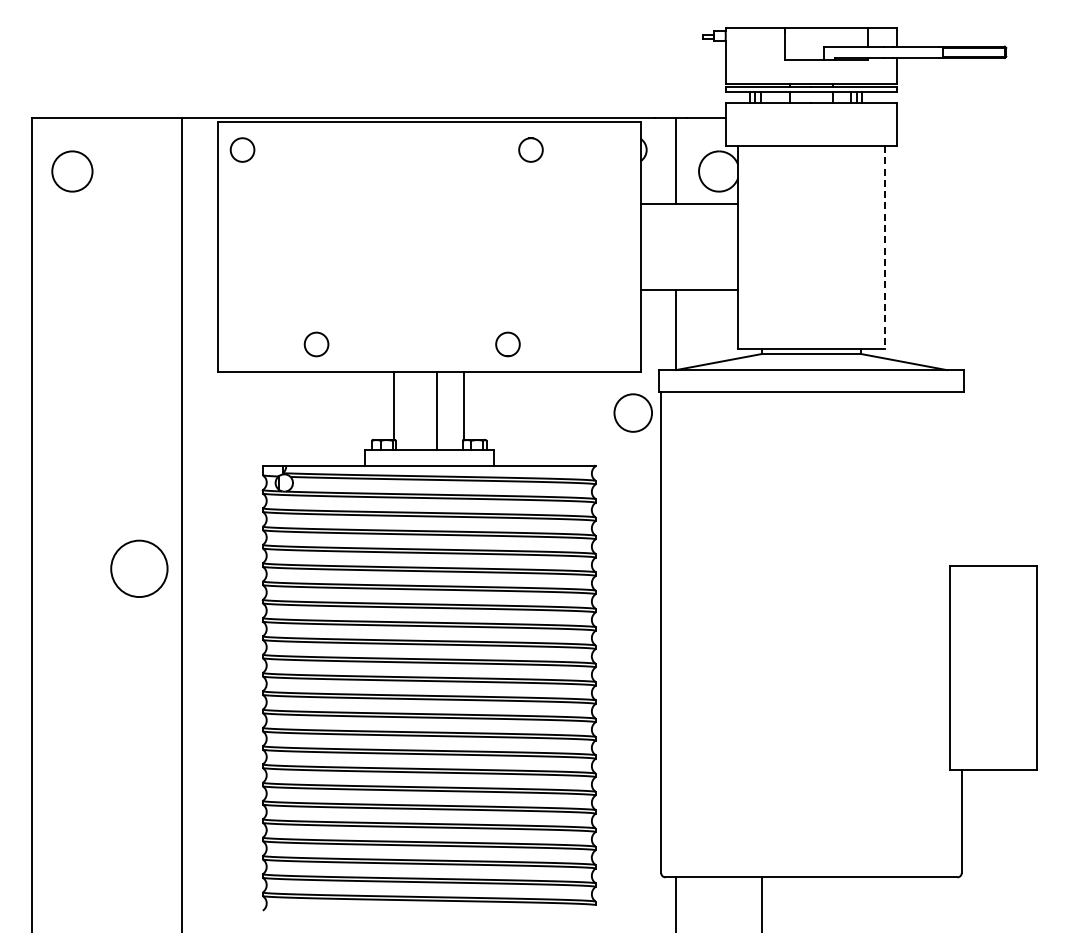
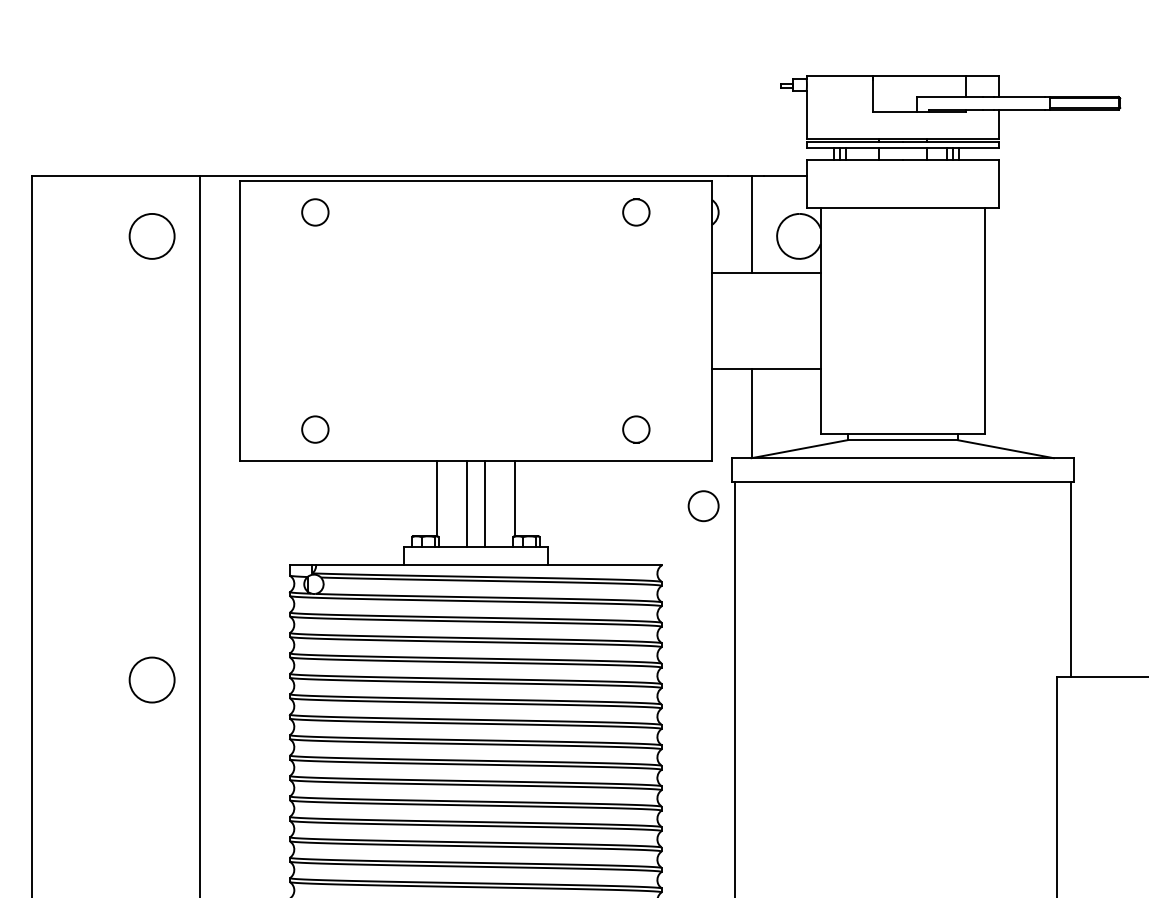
circle: (242, 149) -> (315, 211), moved
circle: (530, 149) -> (635, 211), moved
circle: (72, 171) -> (152, 236), moved
line: (884, 247) -> (984, 321), dashed -> solid
circle: (316, 344) -> (315, 429), moved
part: (507, 344) -> (635, 429), moved
line: (421, 411) -> (467, 504), added
circle: (632, 412) -> (702, 505), size x0.71
line: (961, 478) -> (1070, 579), added
circle: (139, 568) -> (152, 679), size x0.71

